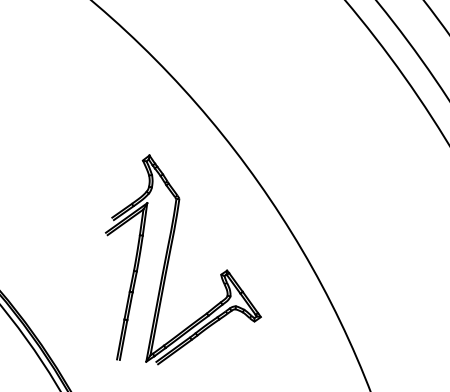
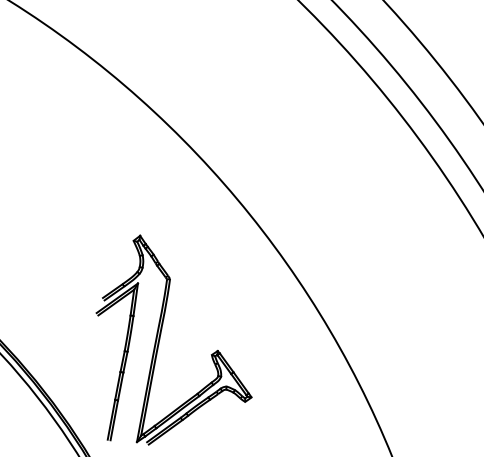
part: (170, 254) -> (161, 334), moved

